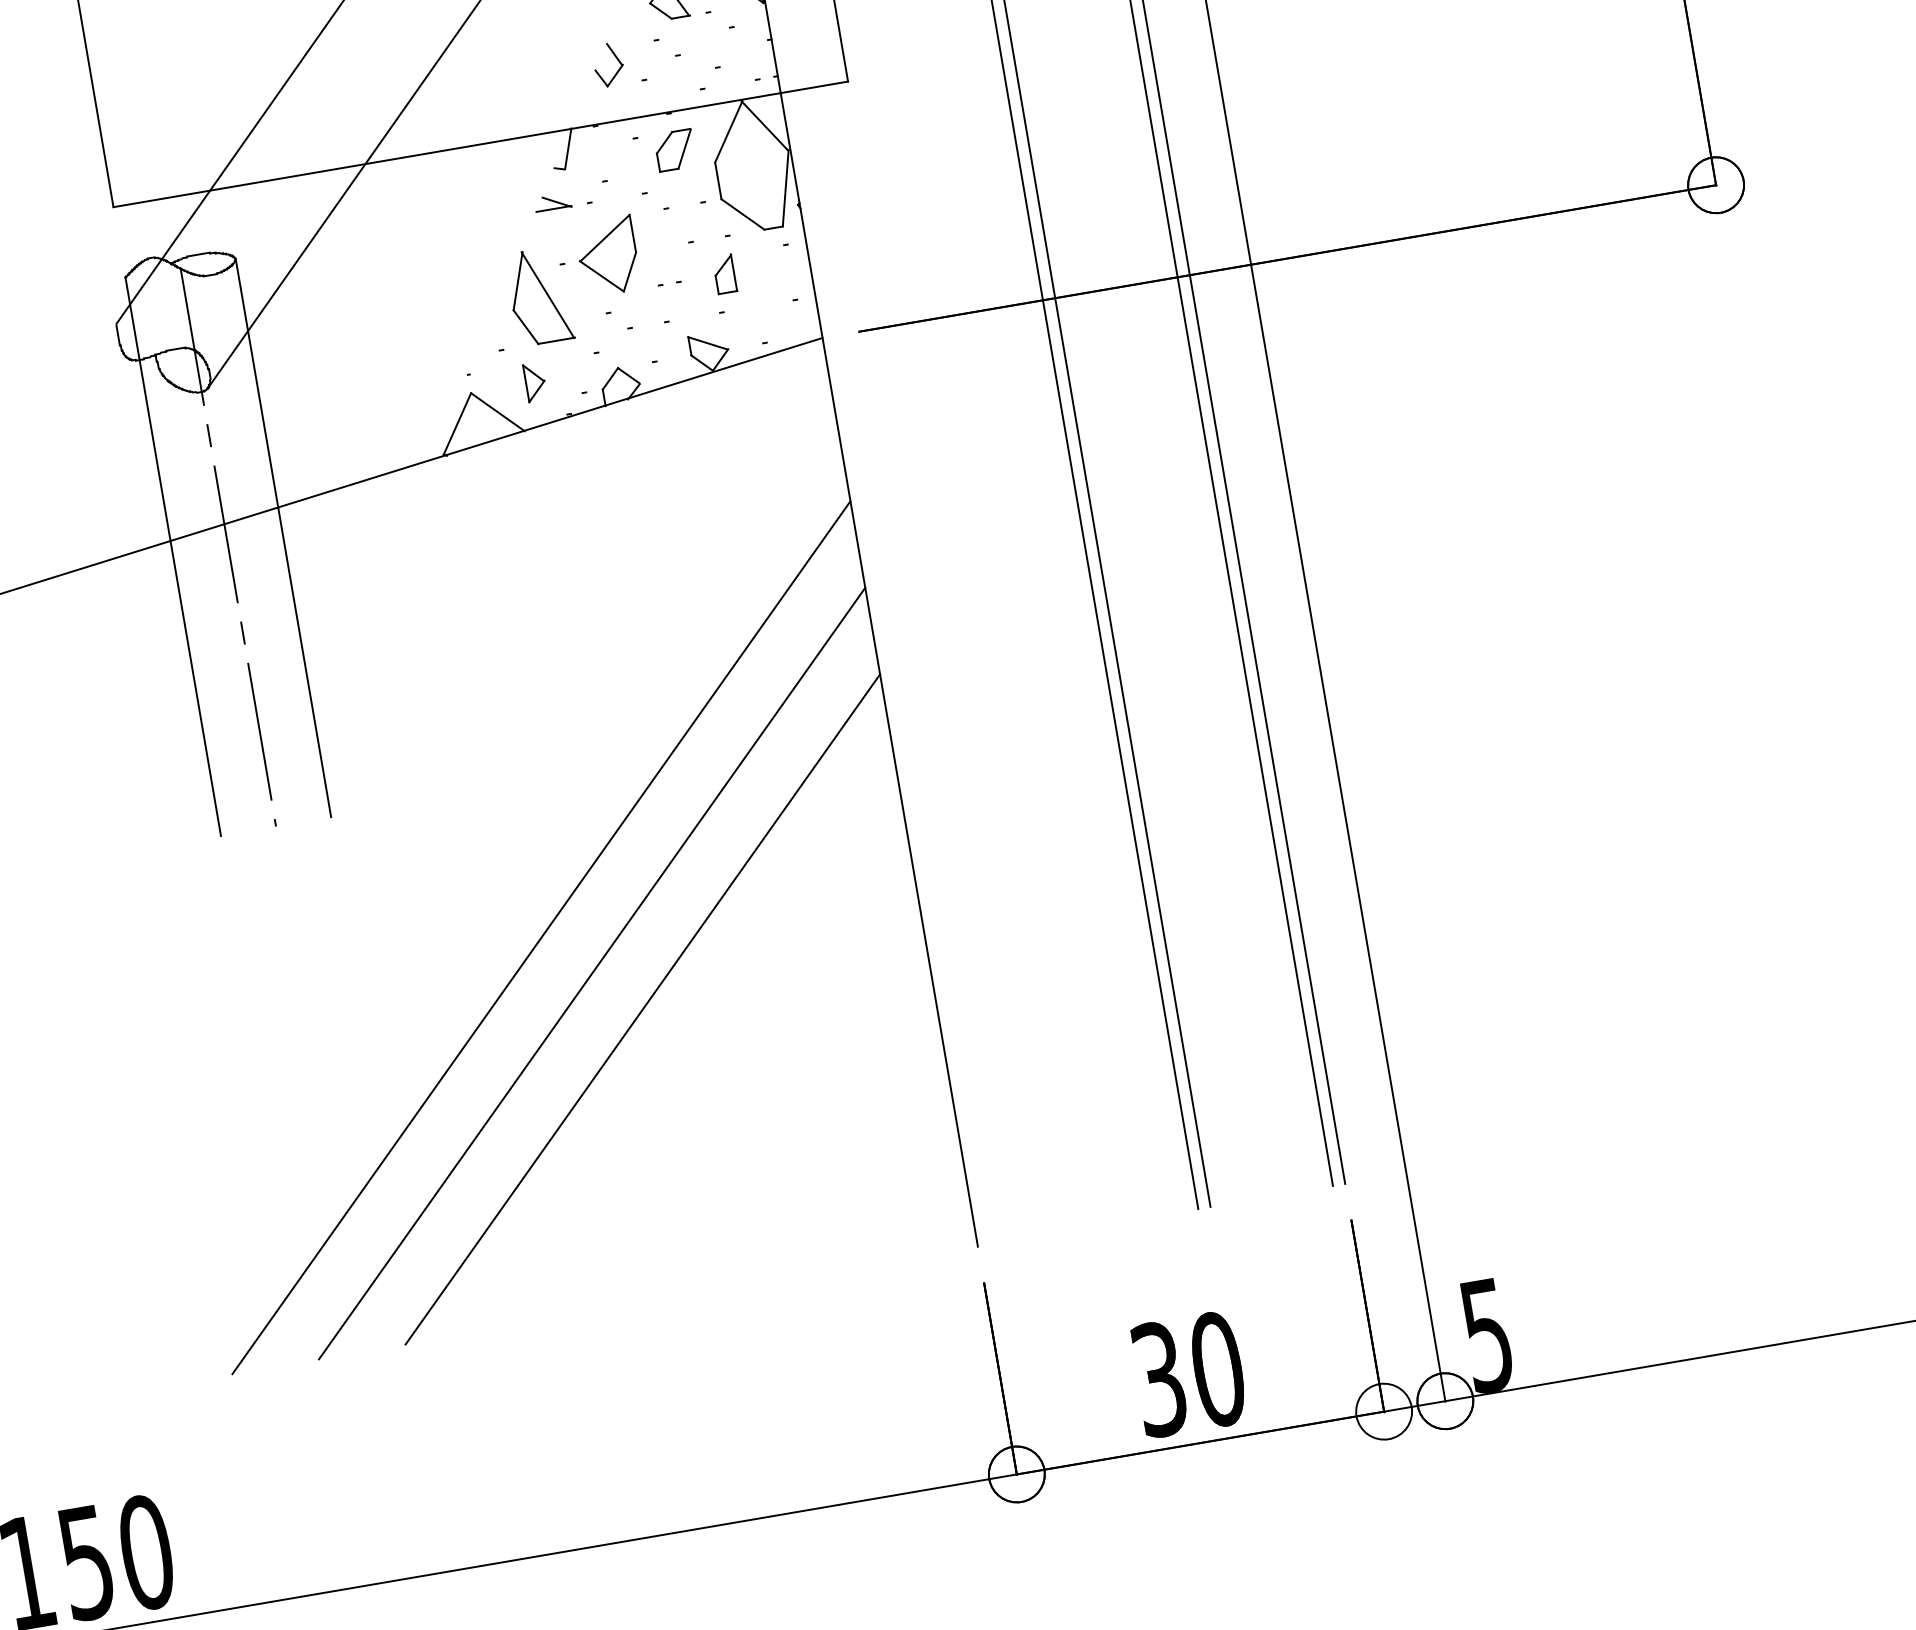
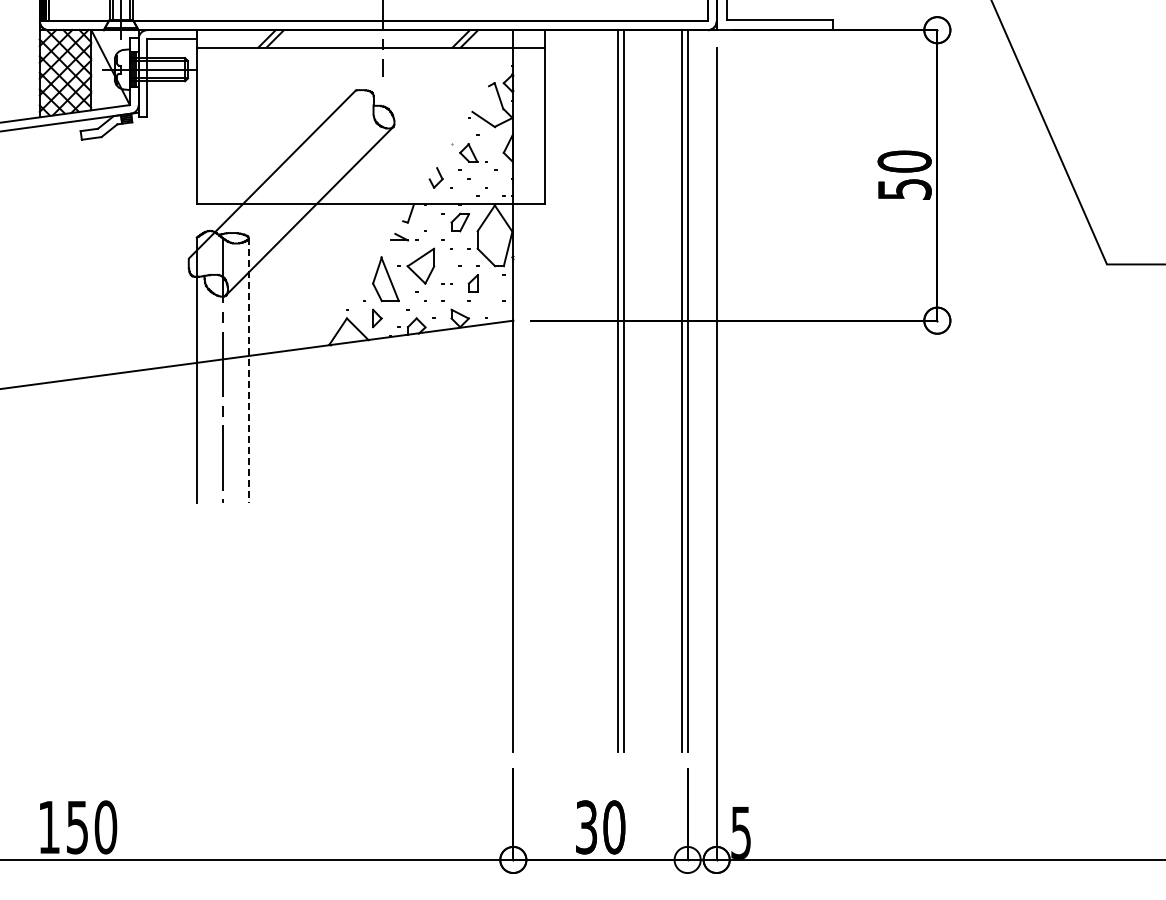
line: (284, 537) -> (249, 370), solid -> dashed
line: (541, 936) -> (336, 574), removed
line: (590, 973) -> (356, 595), removed
line: (642, 1008) -> (377, 615), removed

